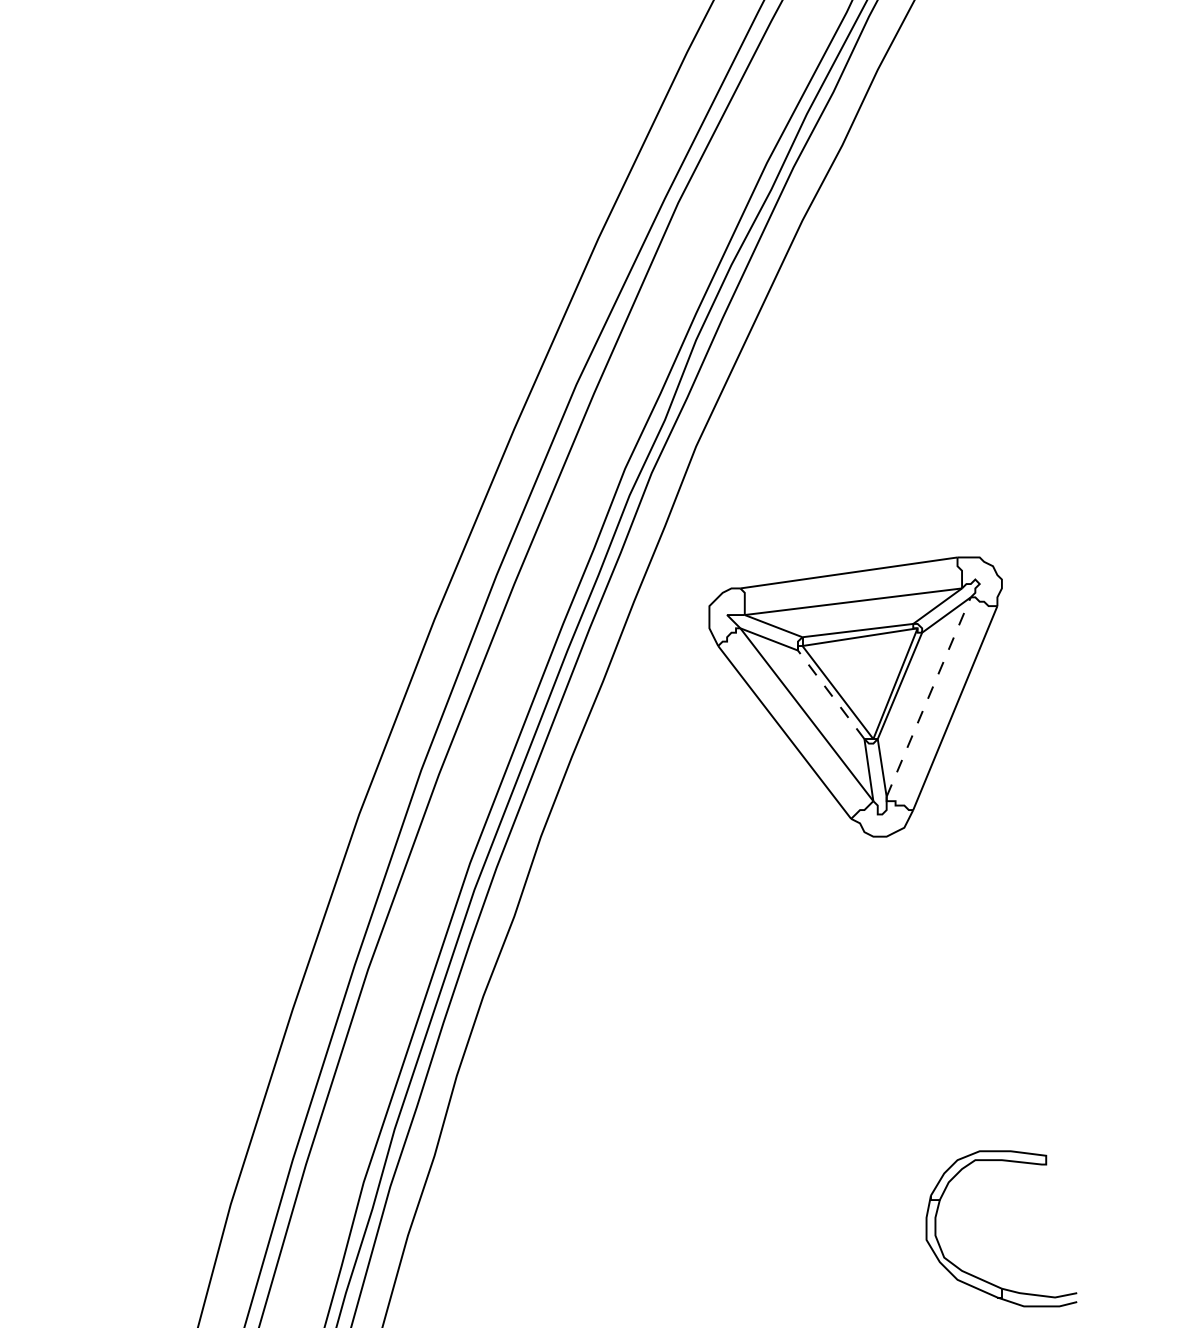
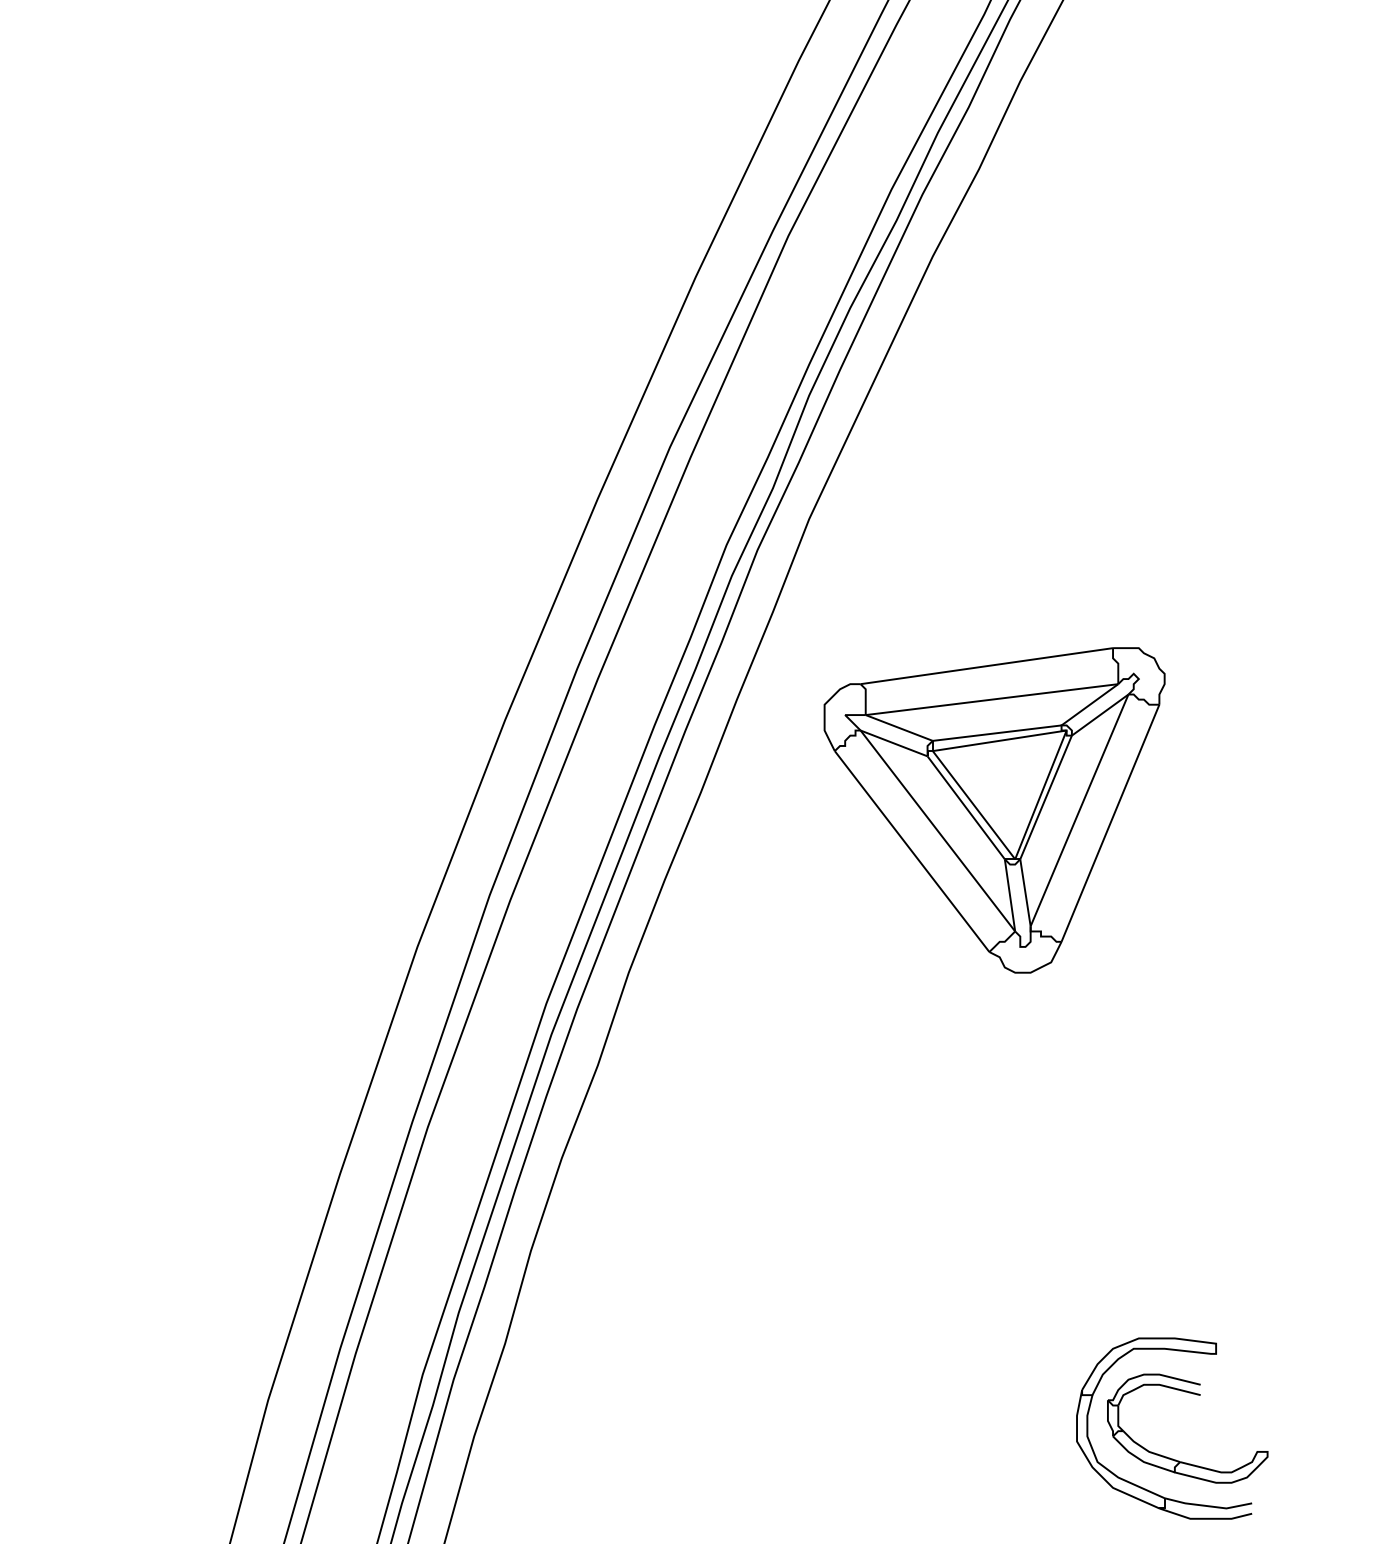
line: (830, 694) -> (965, 807), dashed -> solid
line: (928, 696) -> (1079, 809), dashed -> solid
part: (1012, 1255) -> (1176, 1459), added

